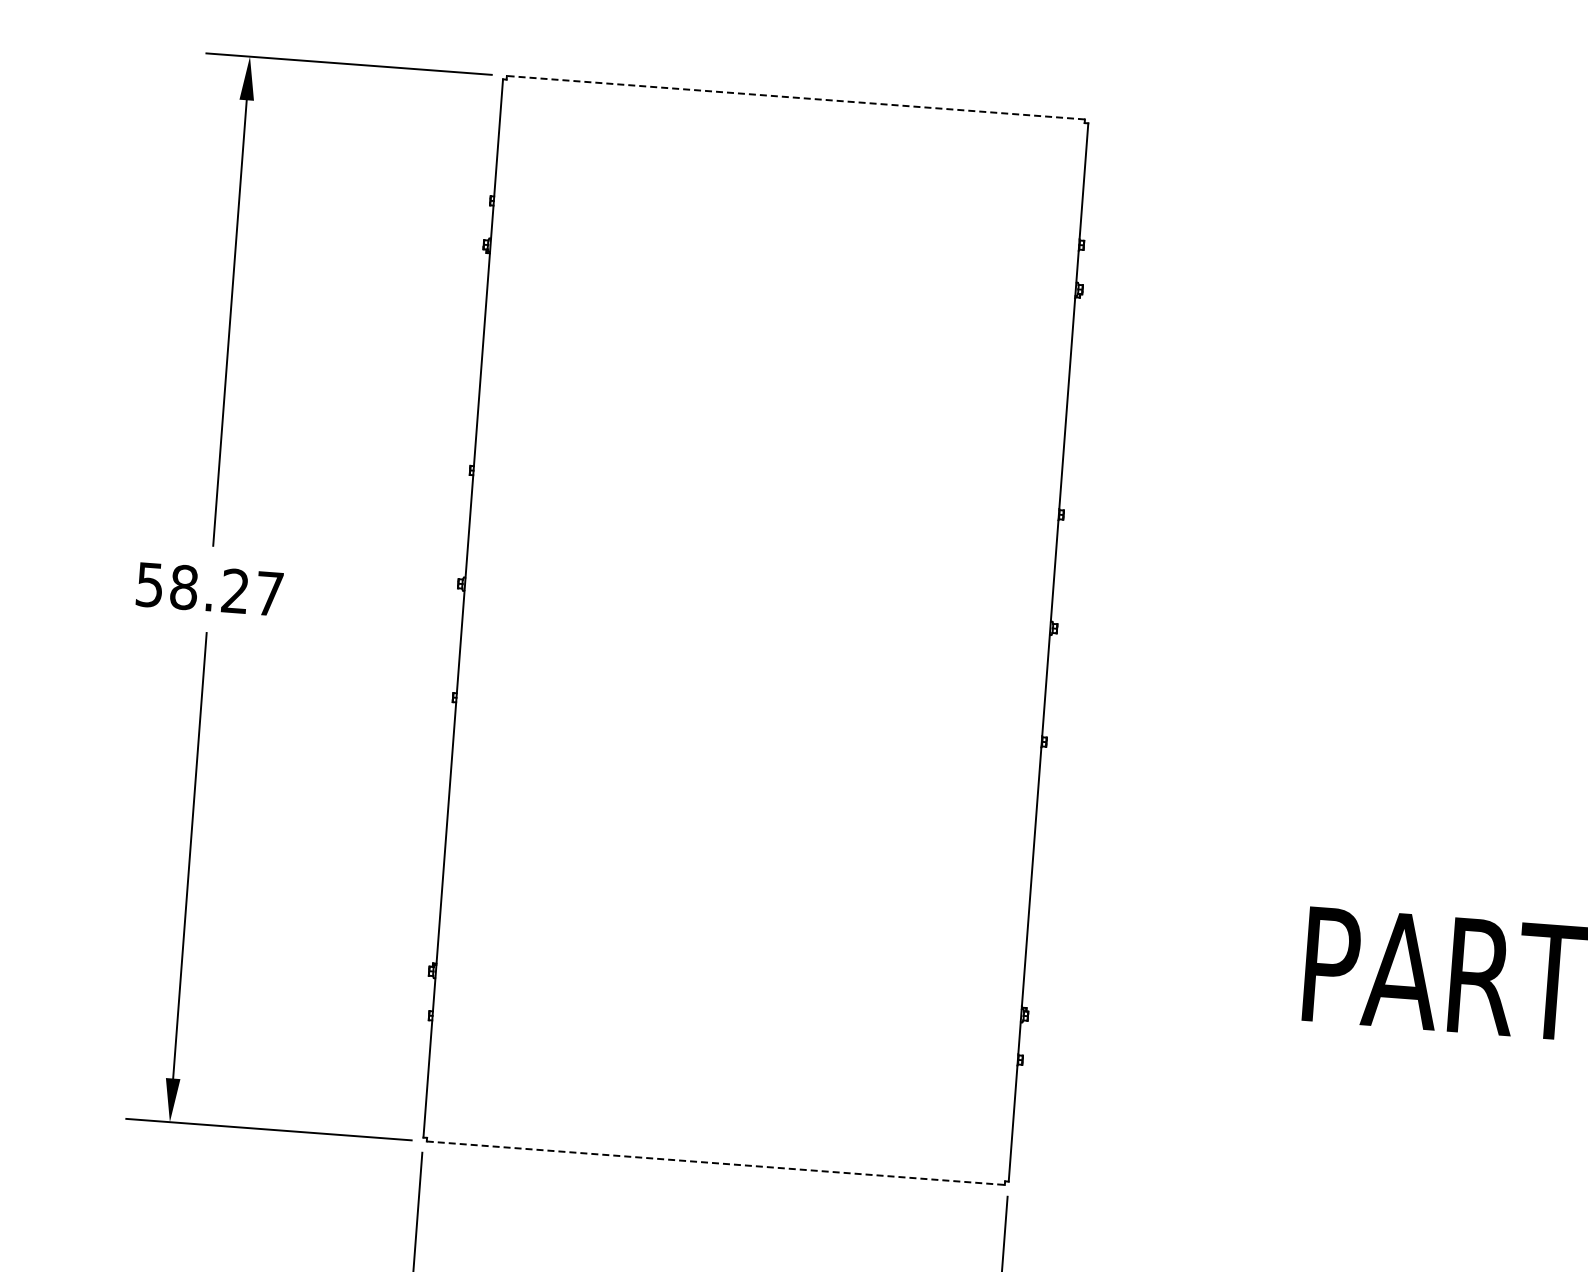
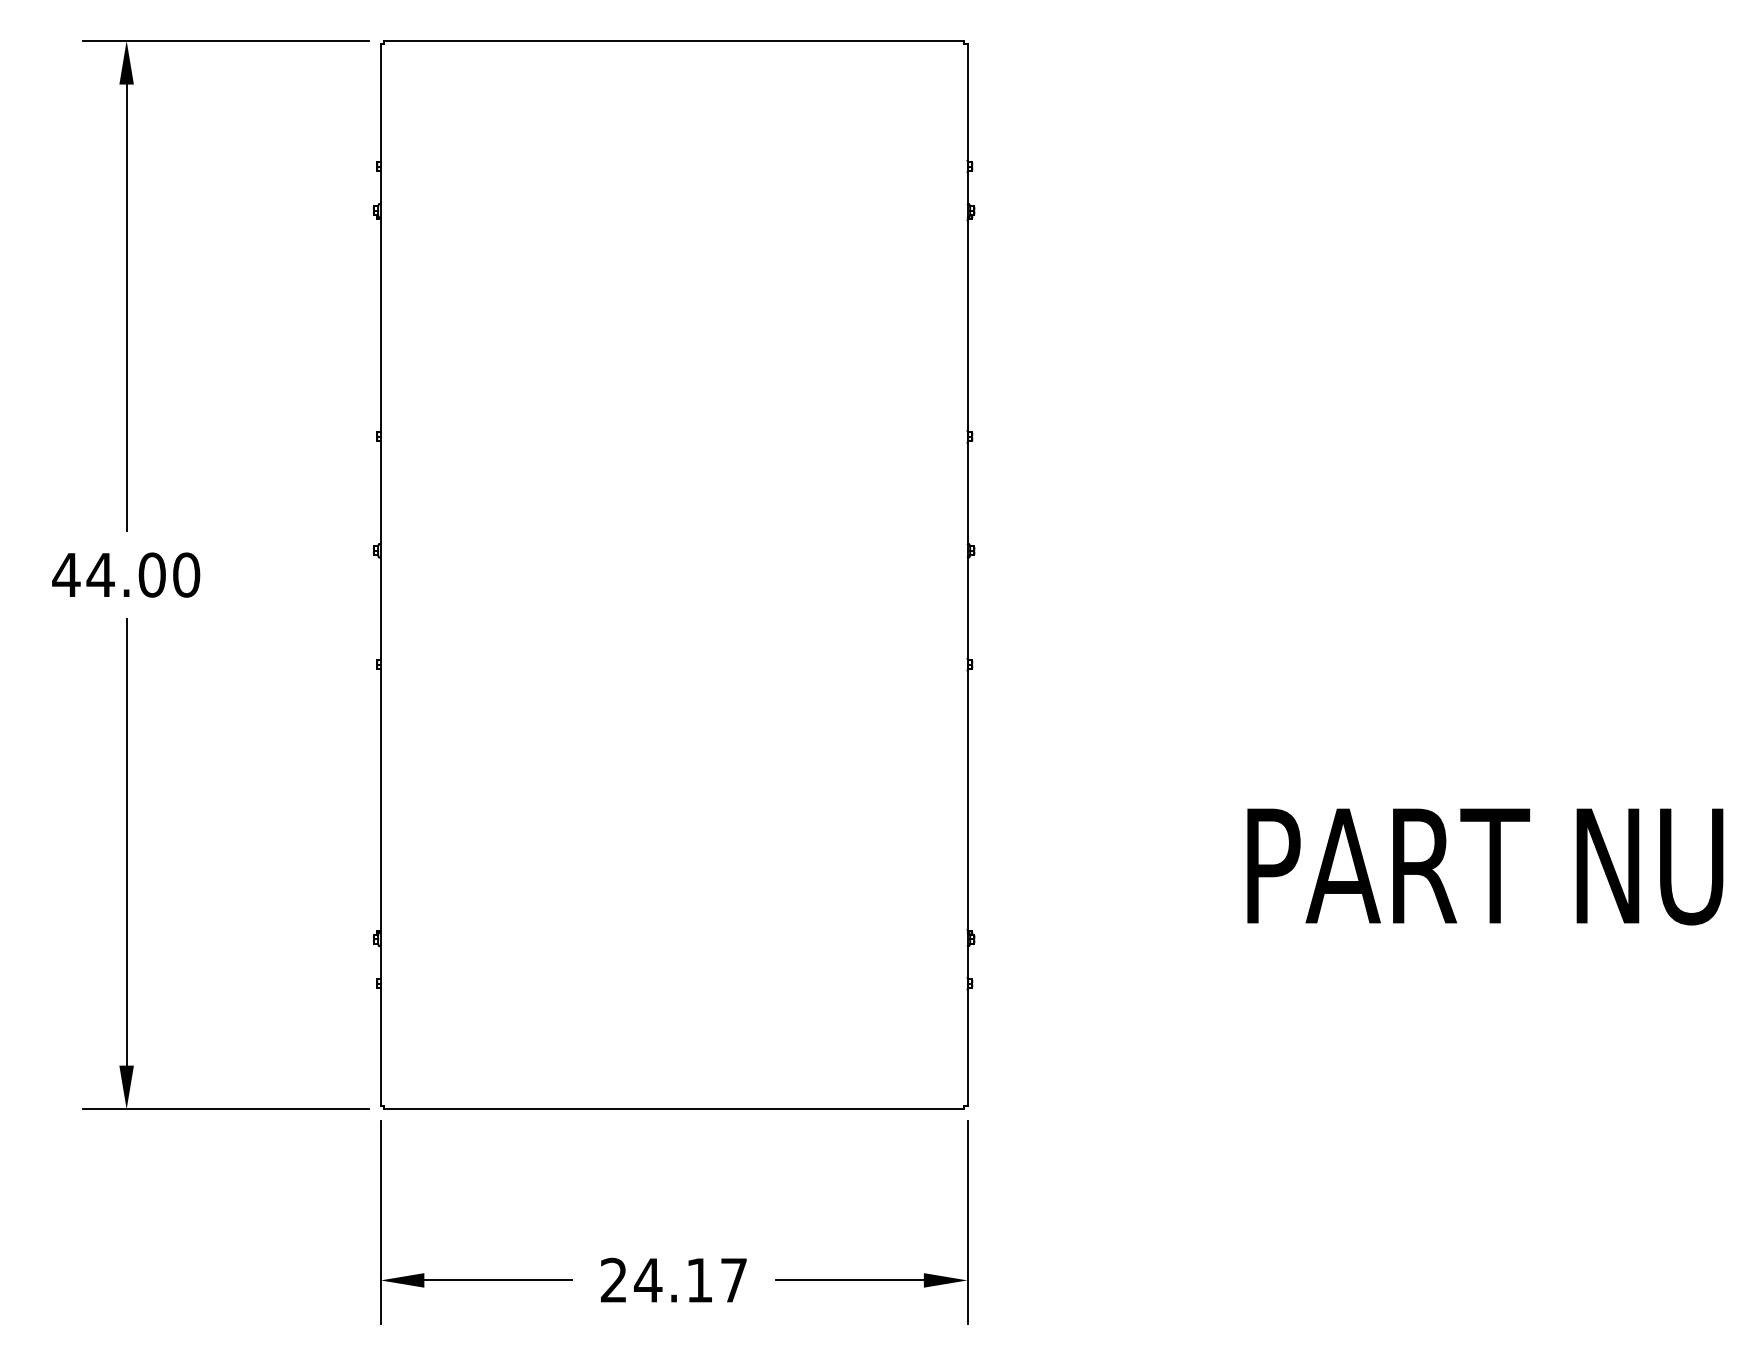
line: (796, 97) -> (674, 40), dashed -> solid
text: (209, 588) -> (126, 574), 58.27 -> 44.00
line: (716, 1163) -> (674, 1109), dashed -> solid

